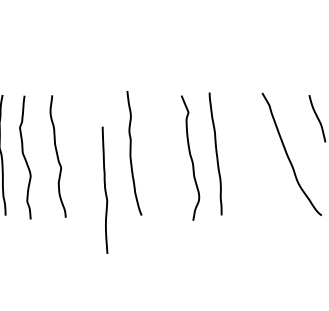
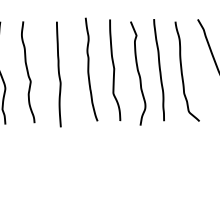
curve: (162, 154) -> (114, 70), added
curve: (243, 155) -> (182, 71), added
curve: (104, 189) -> (58, 73), moved

